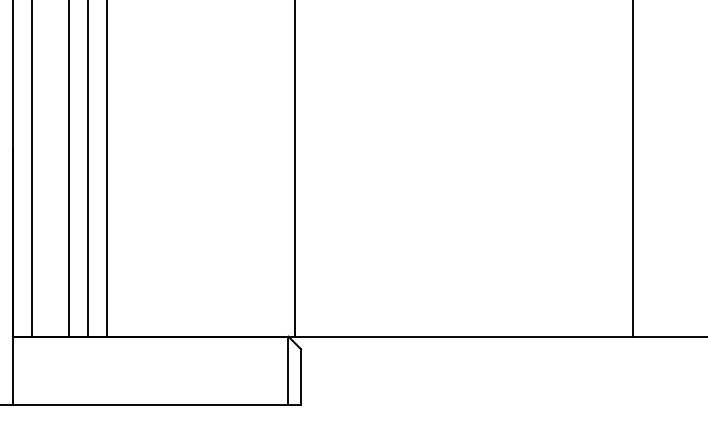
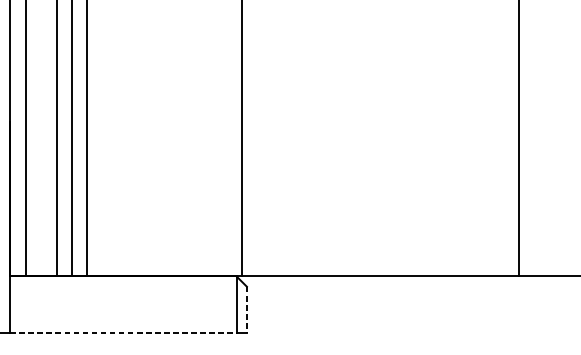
line: (300, 377) -> (246, 310), solid -> dashed
line: (150, 405) -> (123, 333), solid -> dashed

